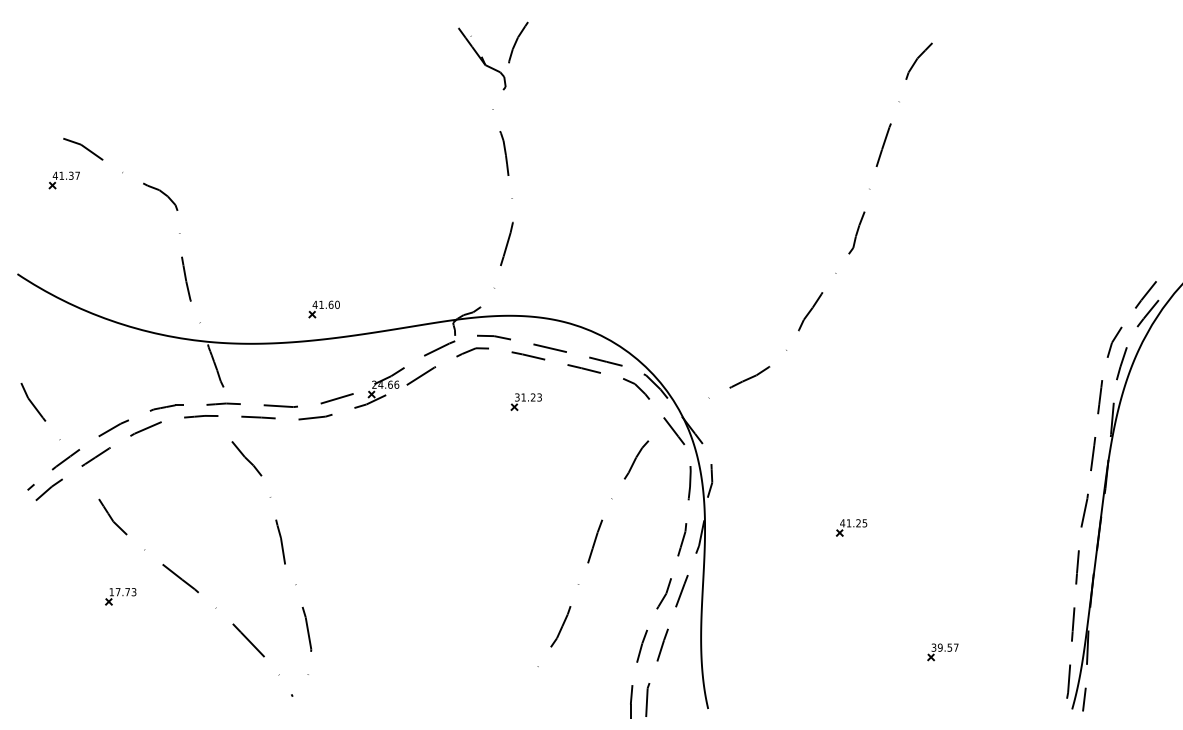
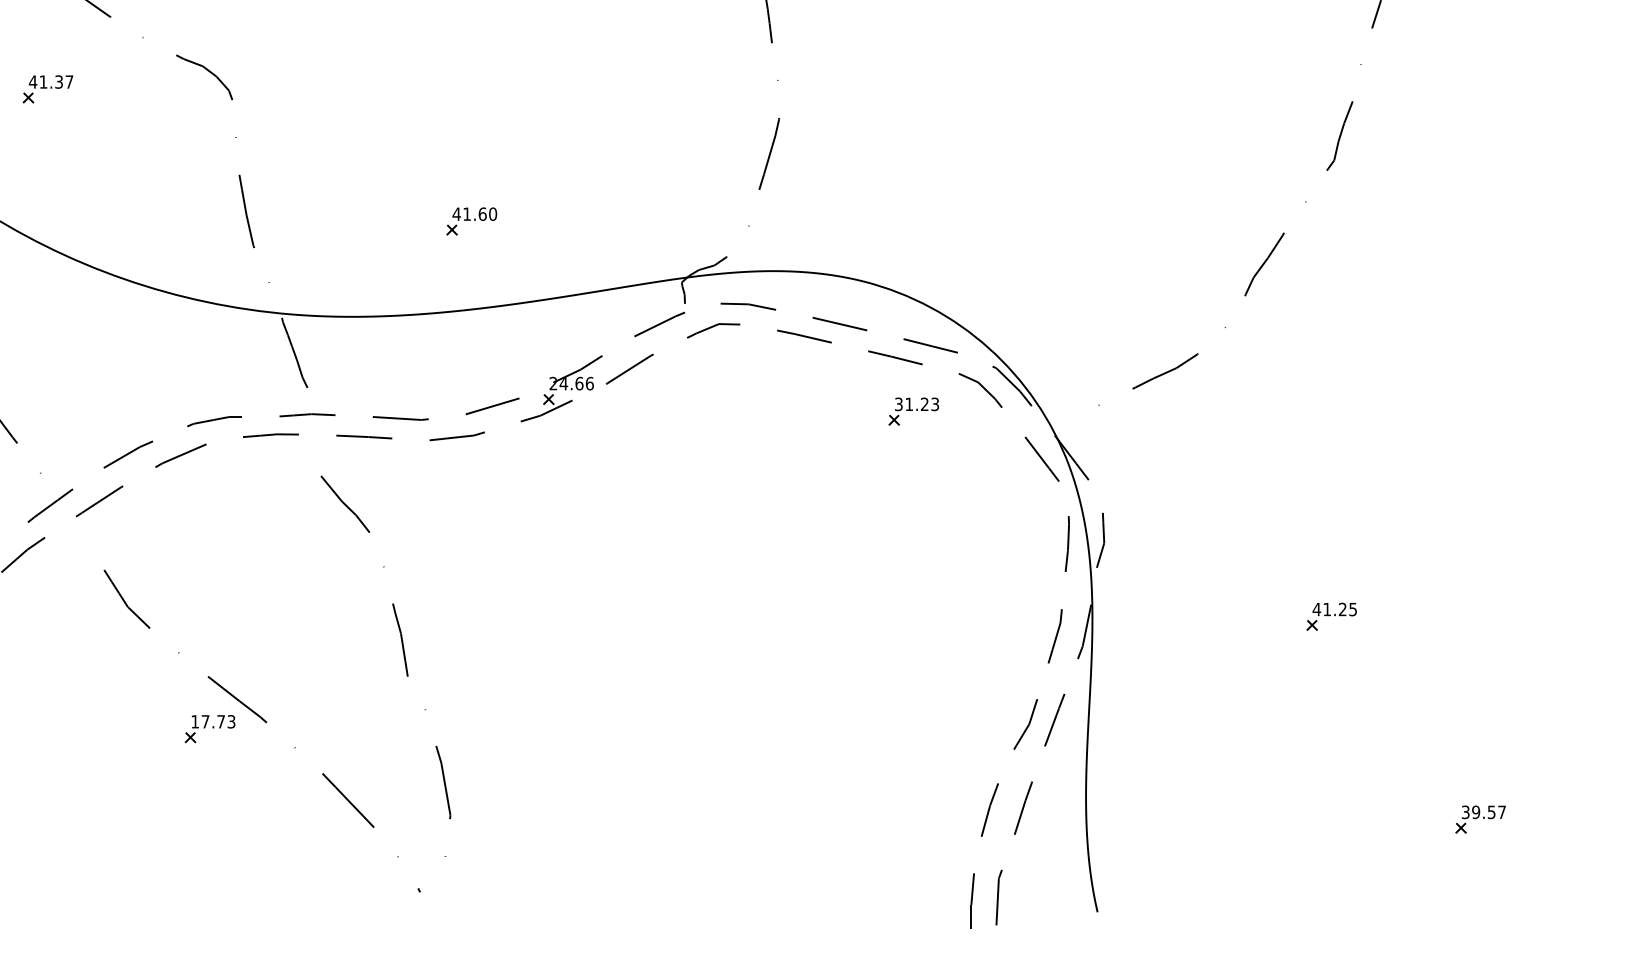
part: (63, 180) -> (46, 89), moved
part: (323, 309) -> (470, 221), moved
part: (525, 401) -> (912, 410), moved
curve: (592, 553) -> (908, 658), removed
part: (120, 596) -> (209, 728), moved

